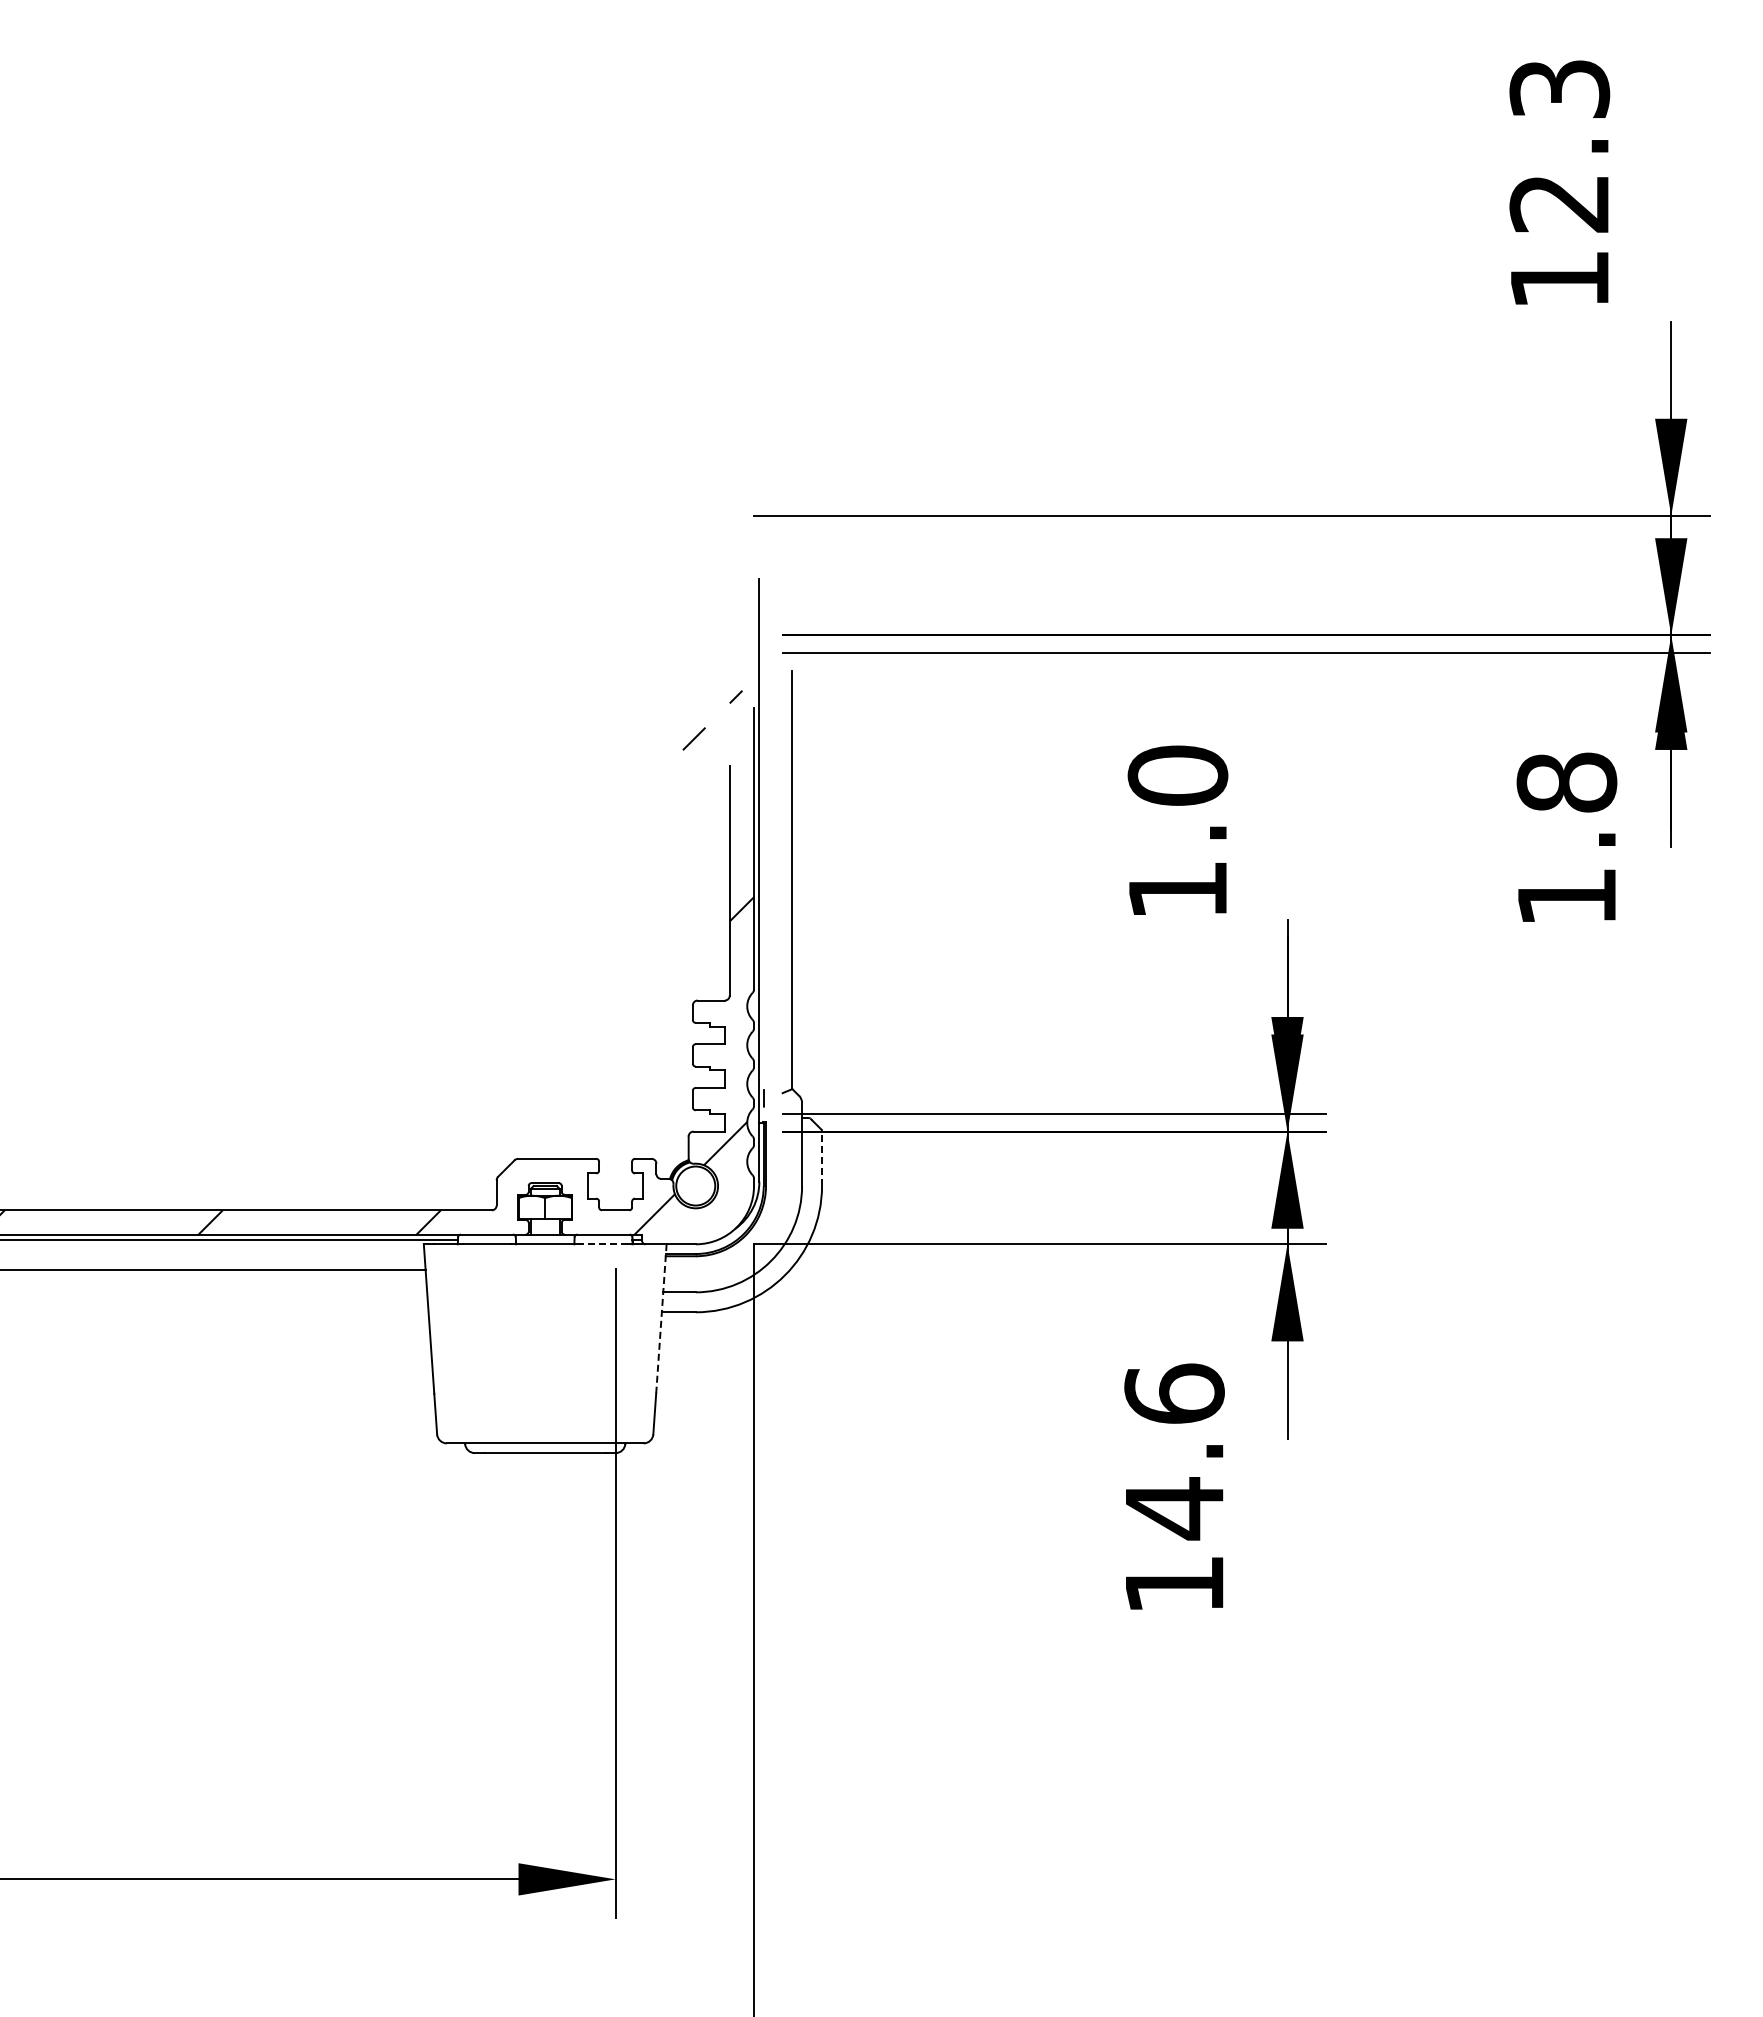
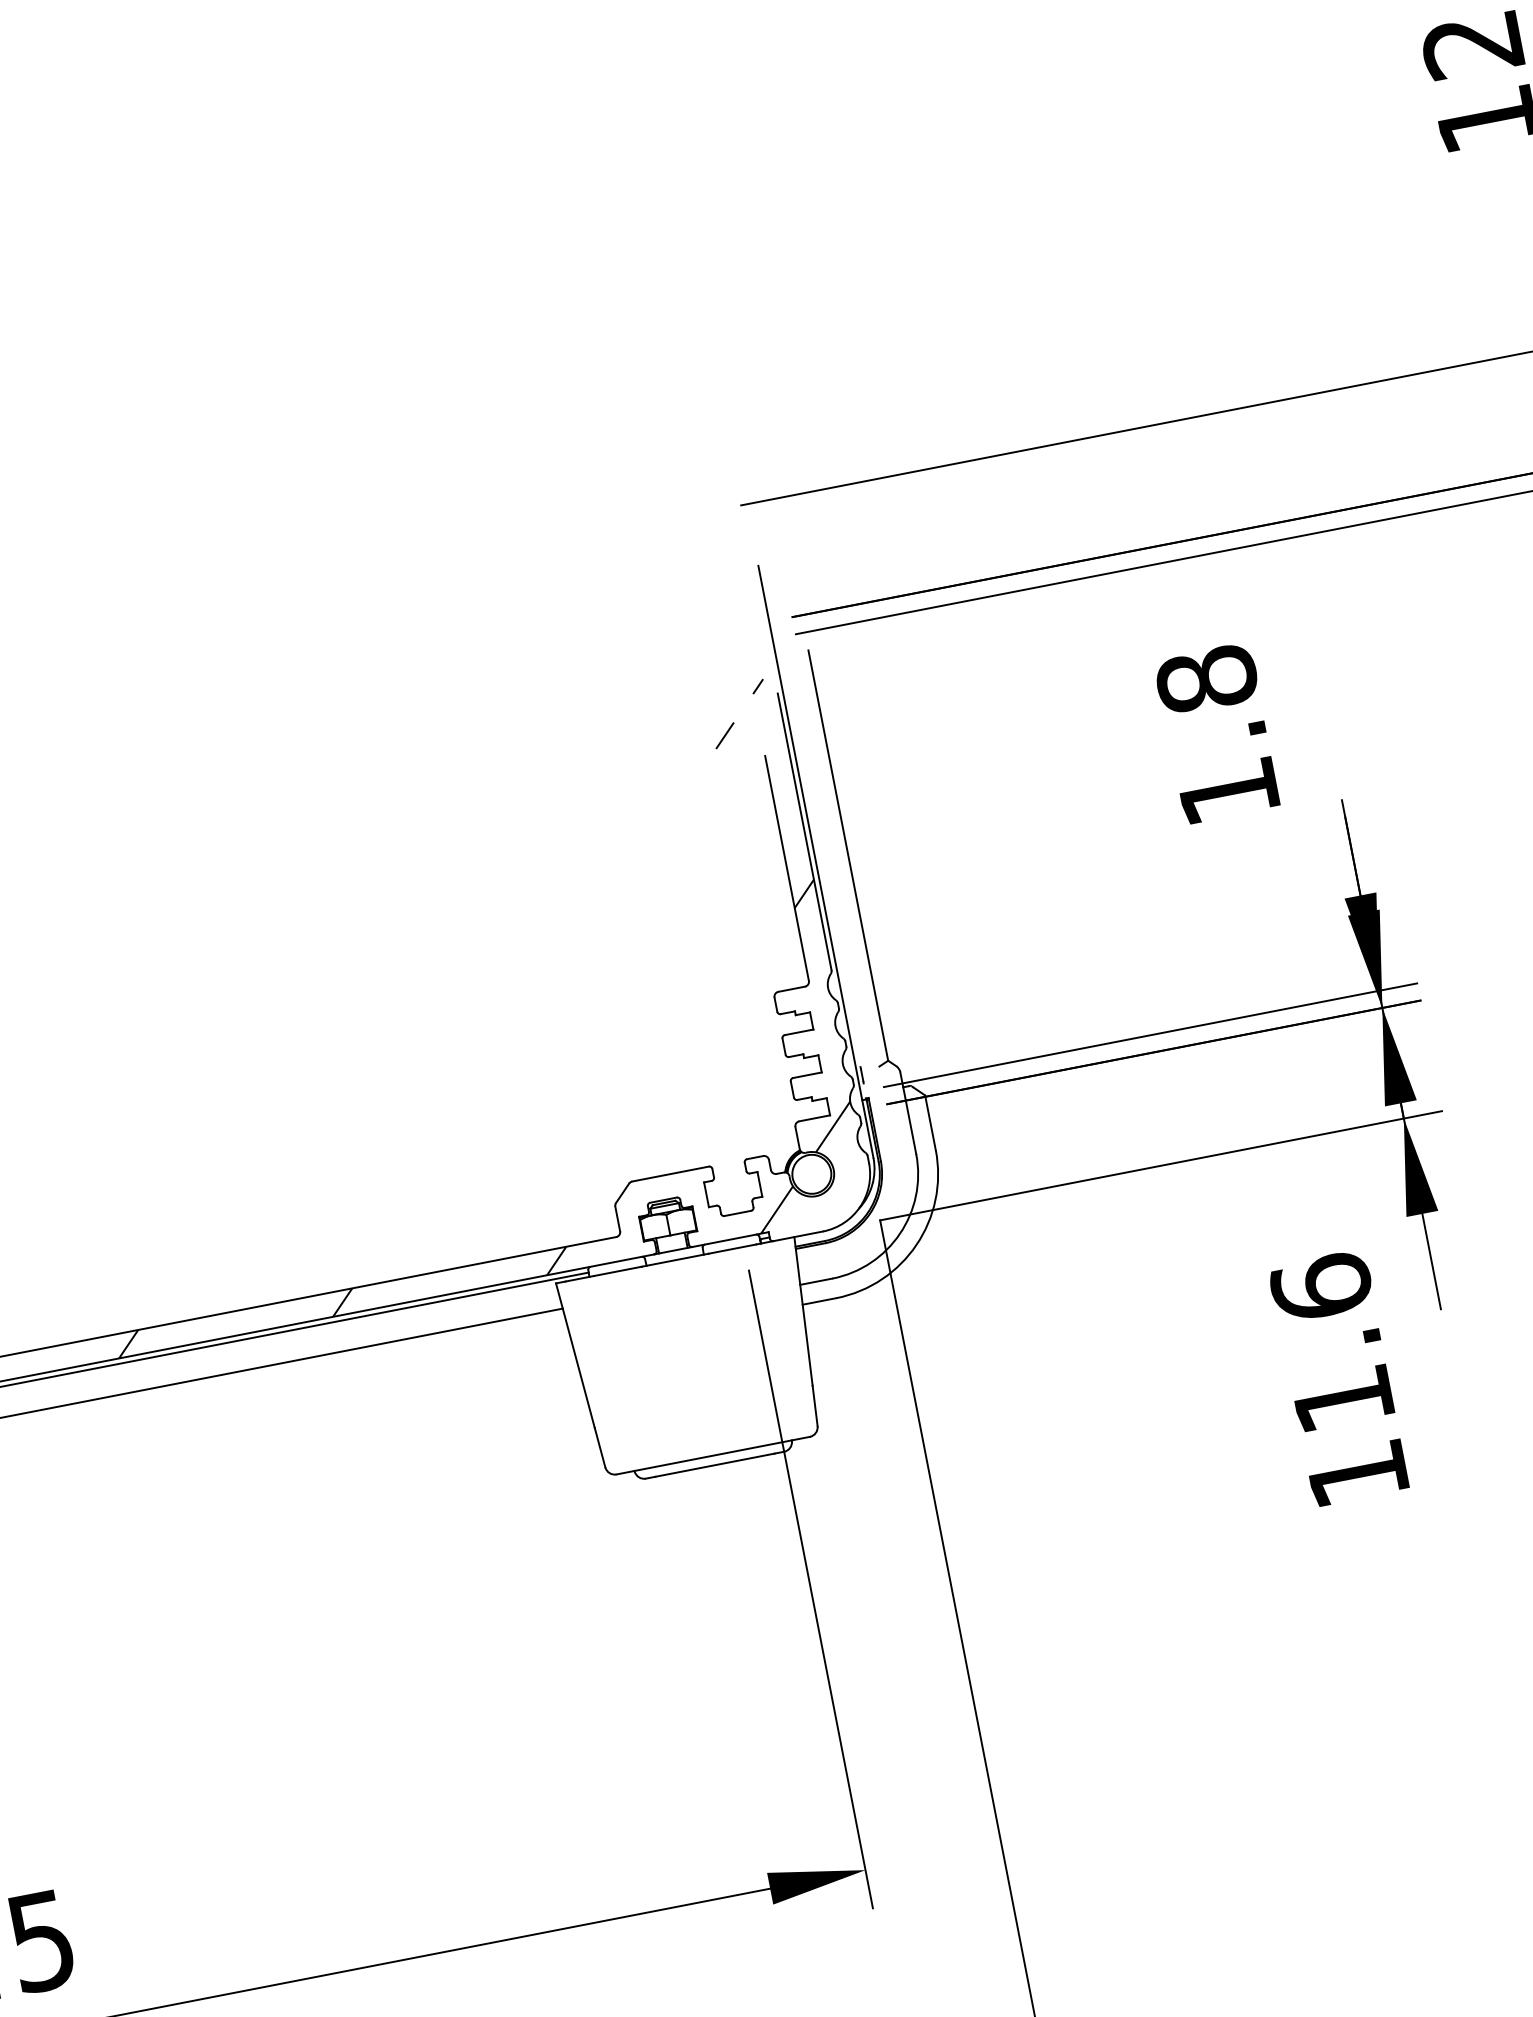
text: (1178, 775) -> (1207, 679), 1.0 -> 1.8
line: (822, 1158) -> (931, 1123), dashed -> solid
line: (603, 1244) -> (732, 1249), dashed -> solid
line: (661, 1319) -> (803, 1311), dashed -> solid
text: (1174, 1508) -> (1343, 1399), 14.6 -> 11.6

